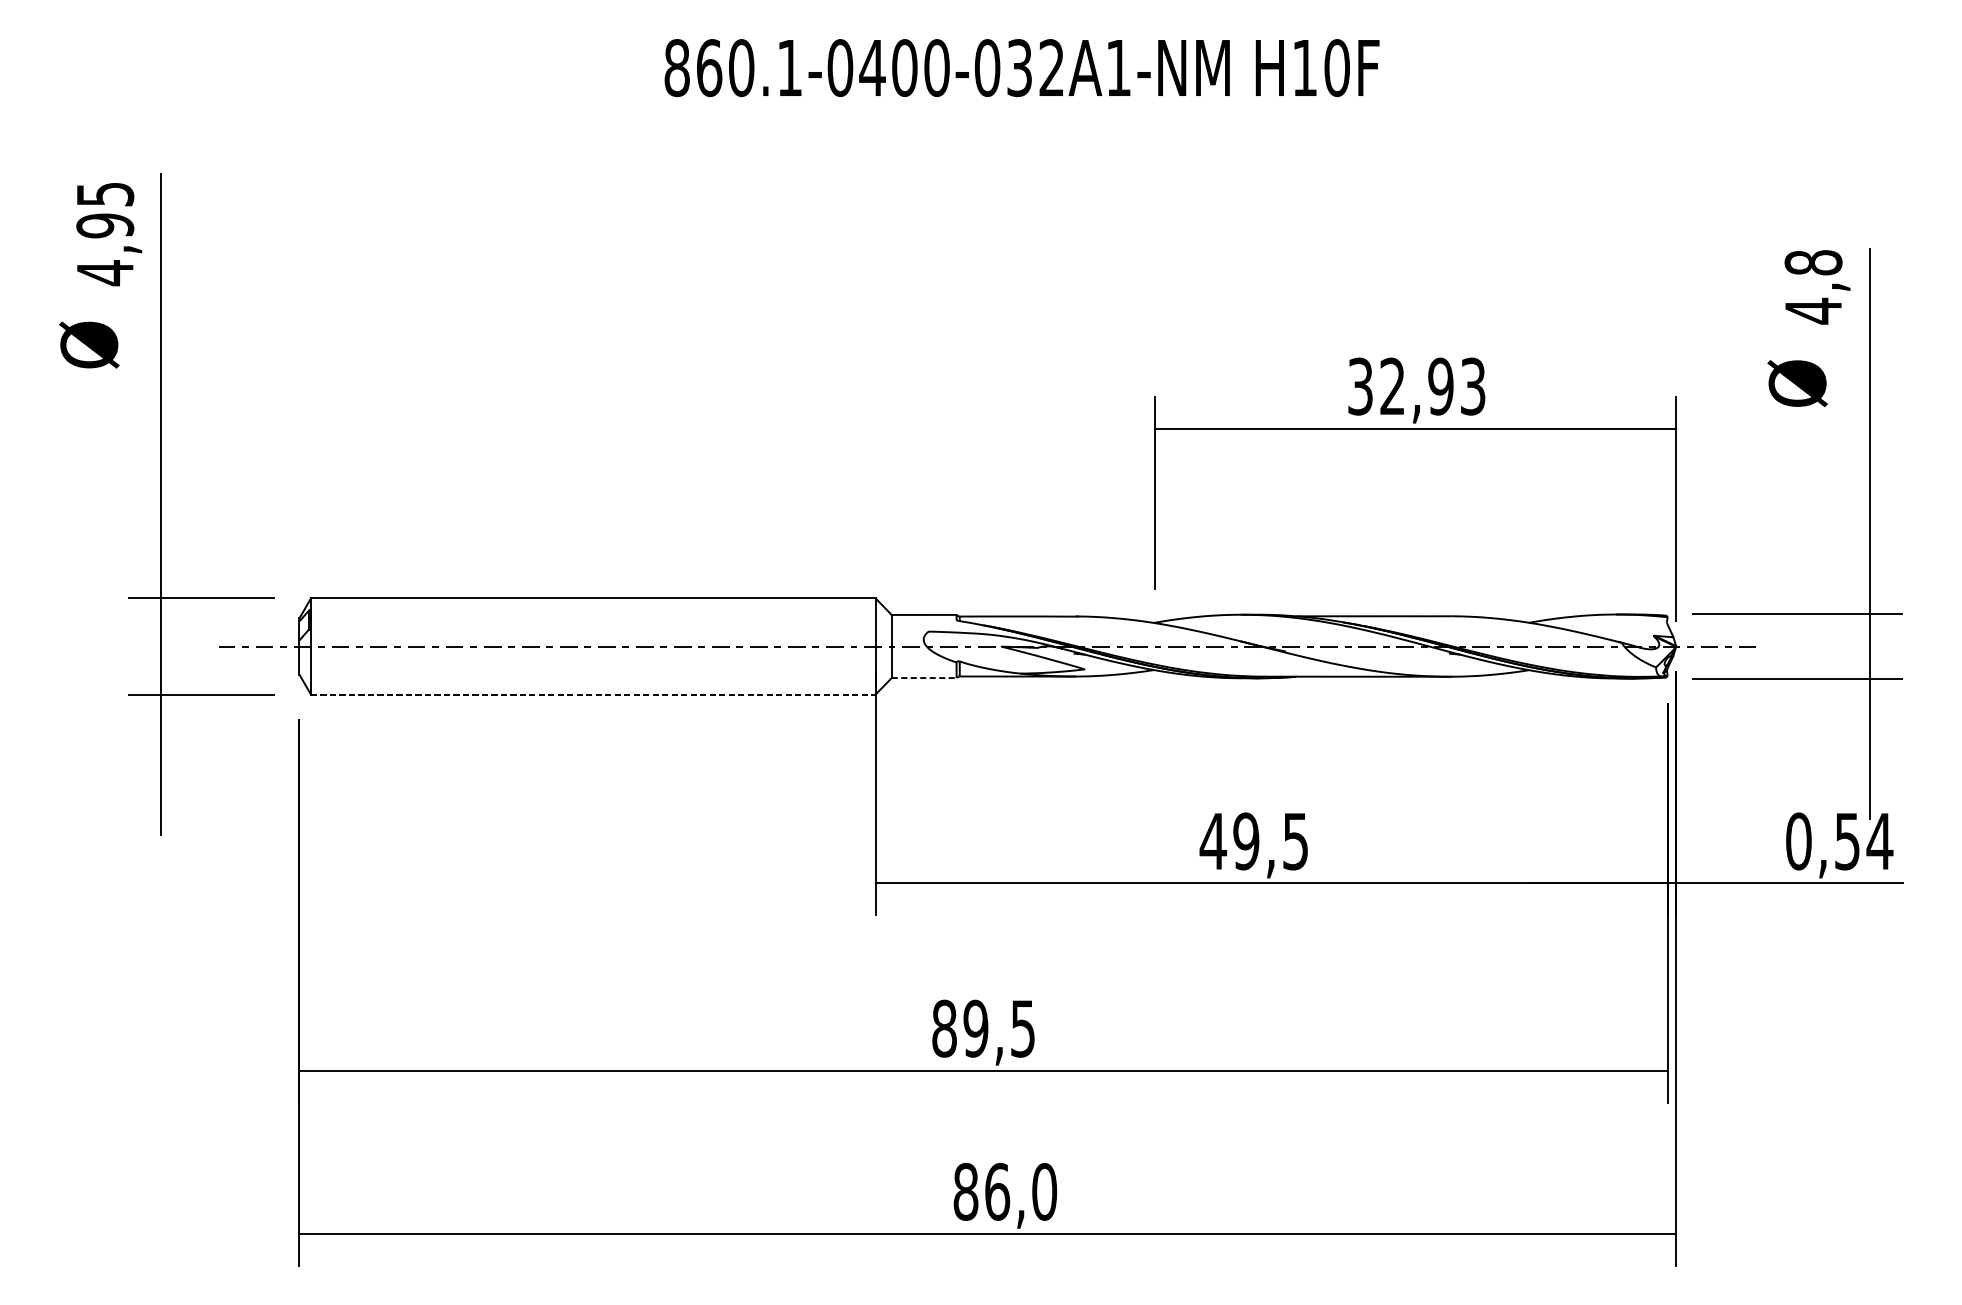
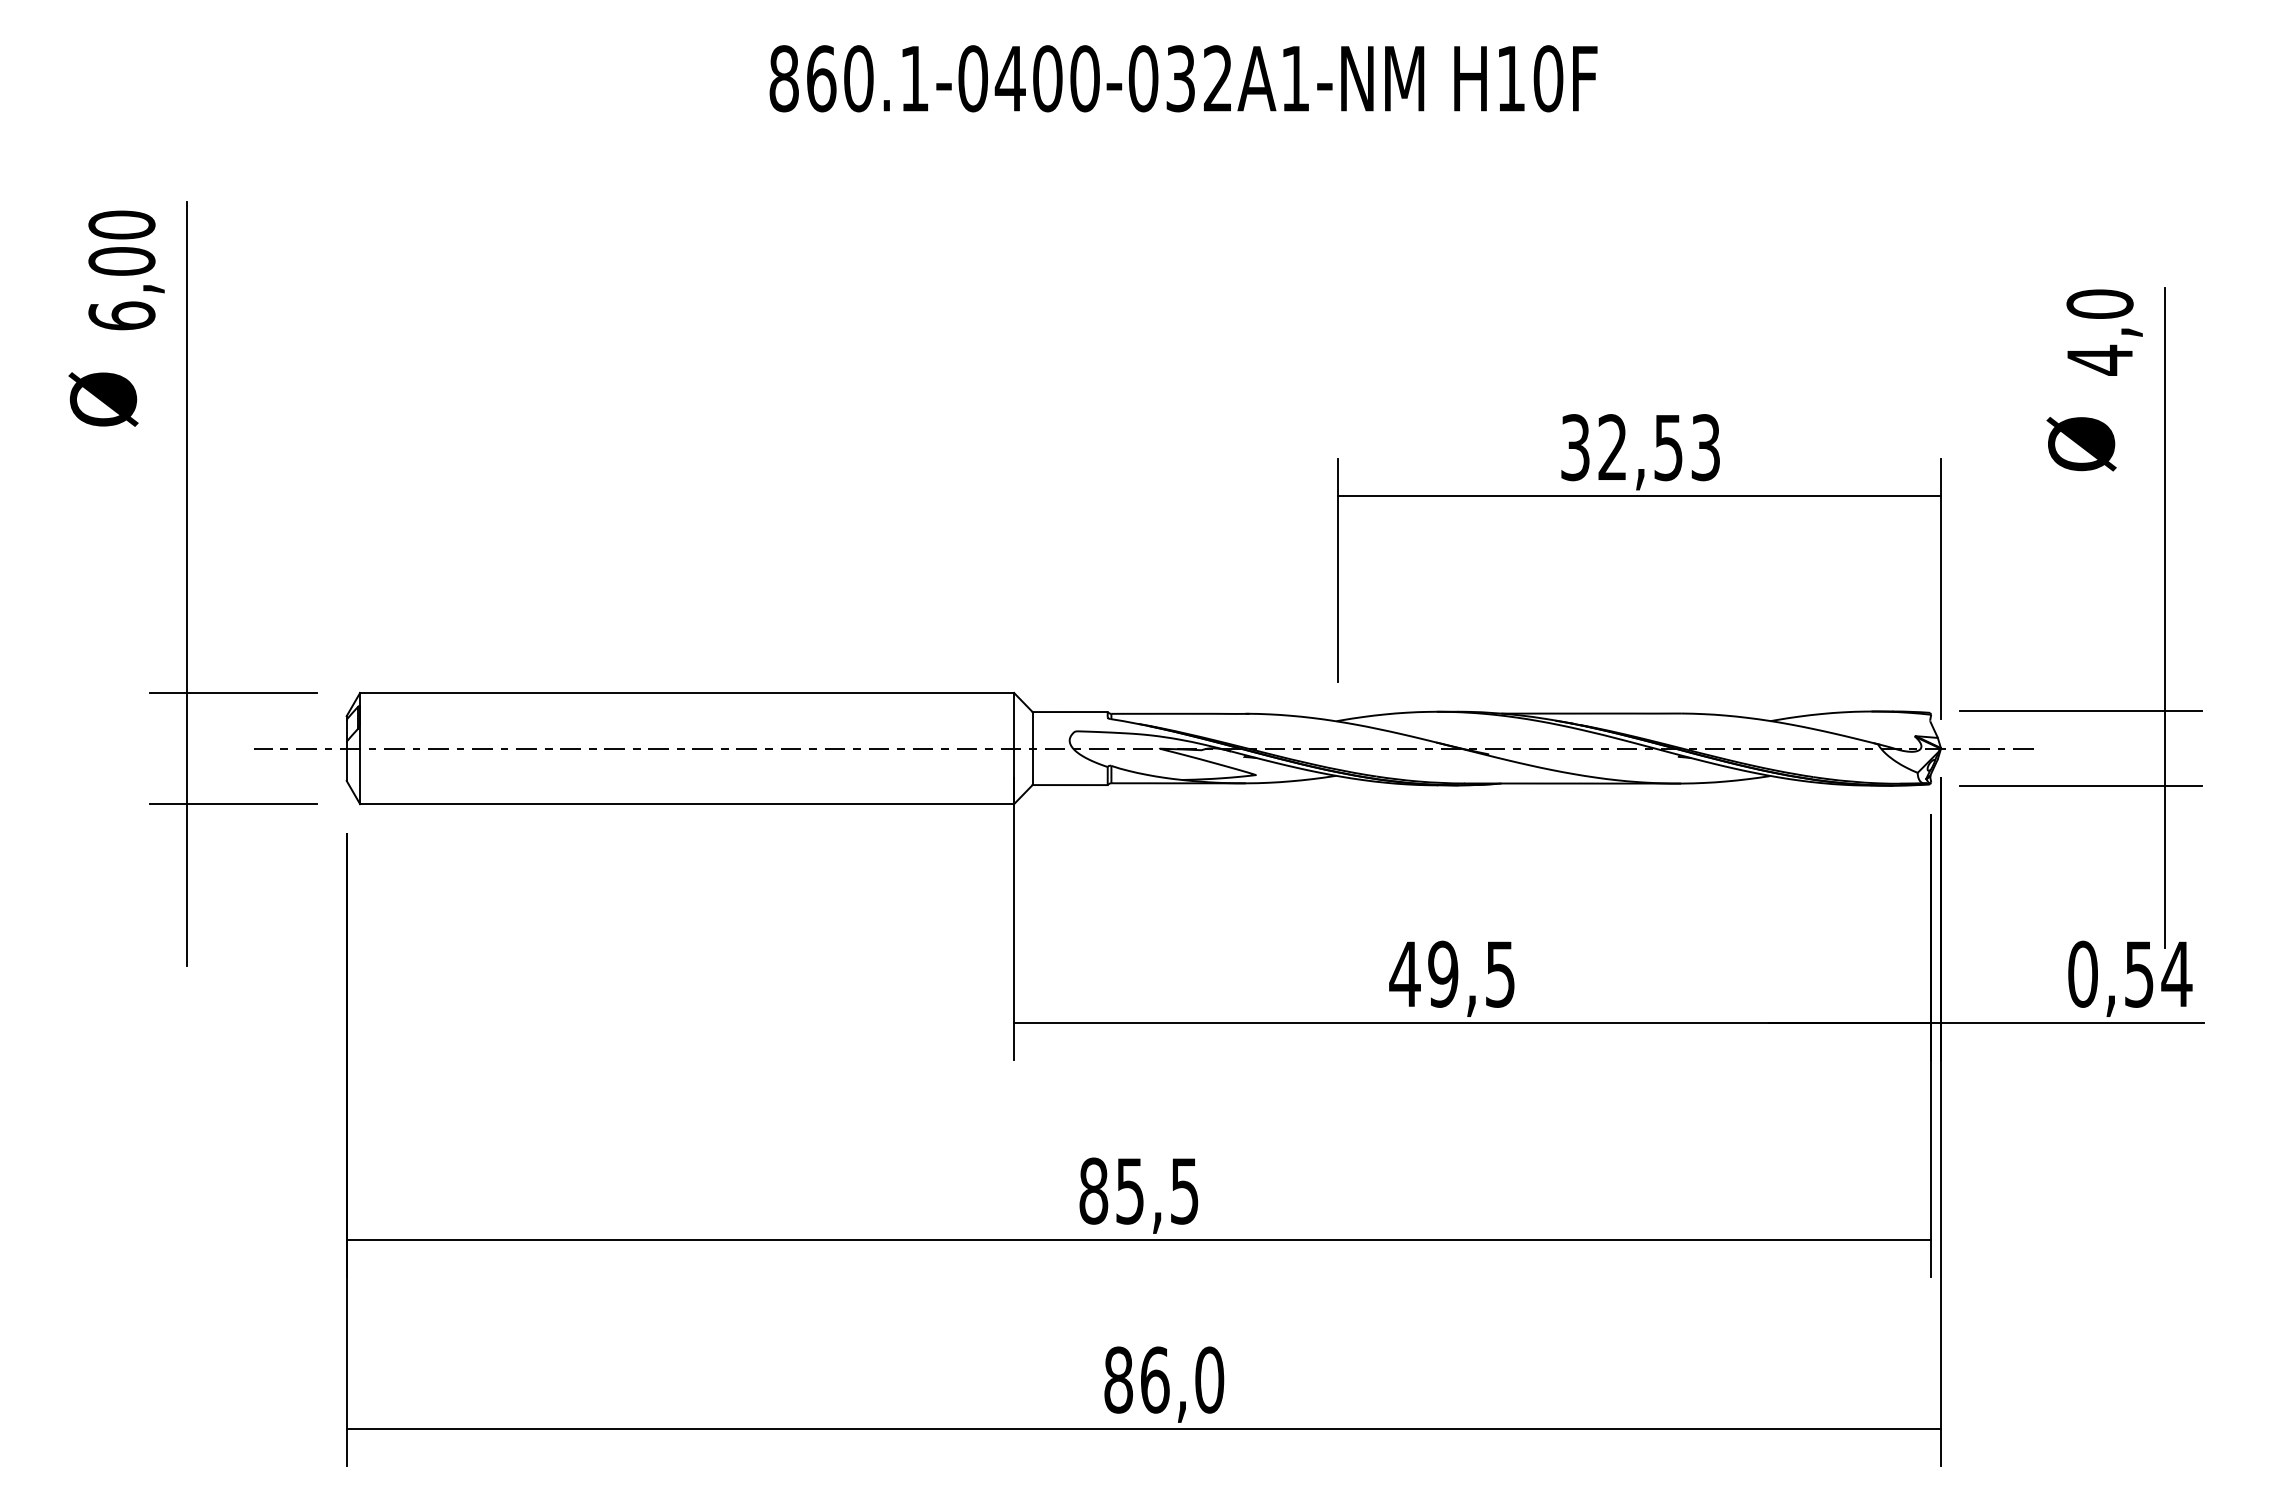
text: (104, 233) -> (121, 270), 4,95 -> 6,00
text: (1813, 262) -> (2099, 303), 4,8 -> 4,0
text: (1440, 386) -> (1668, 447), 32,93 -> 32,53
line: (924, 678) -> (1070, 785), dashed -> solid
line: (593, 694) -> (687, 804), dashed -> solid
text: (975, 1028) -> (1129, 1190), 89,5 -> 85,5

